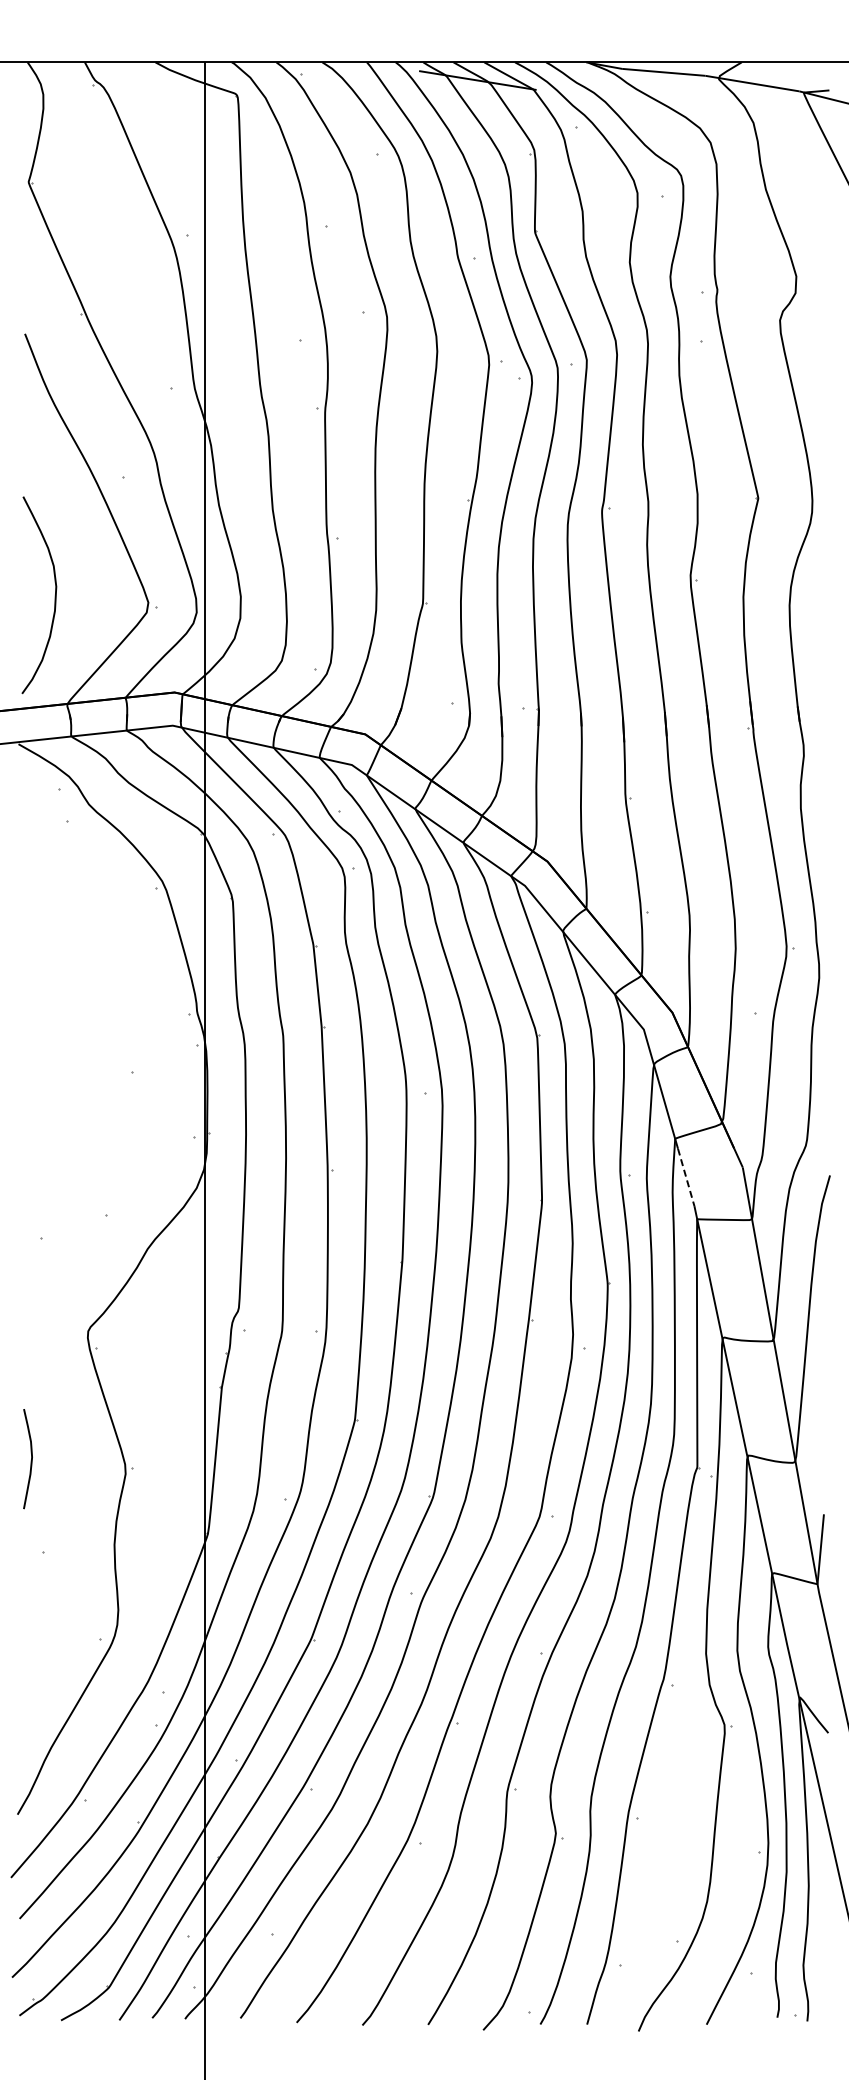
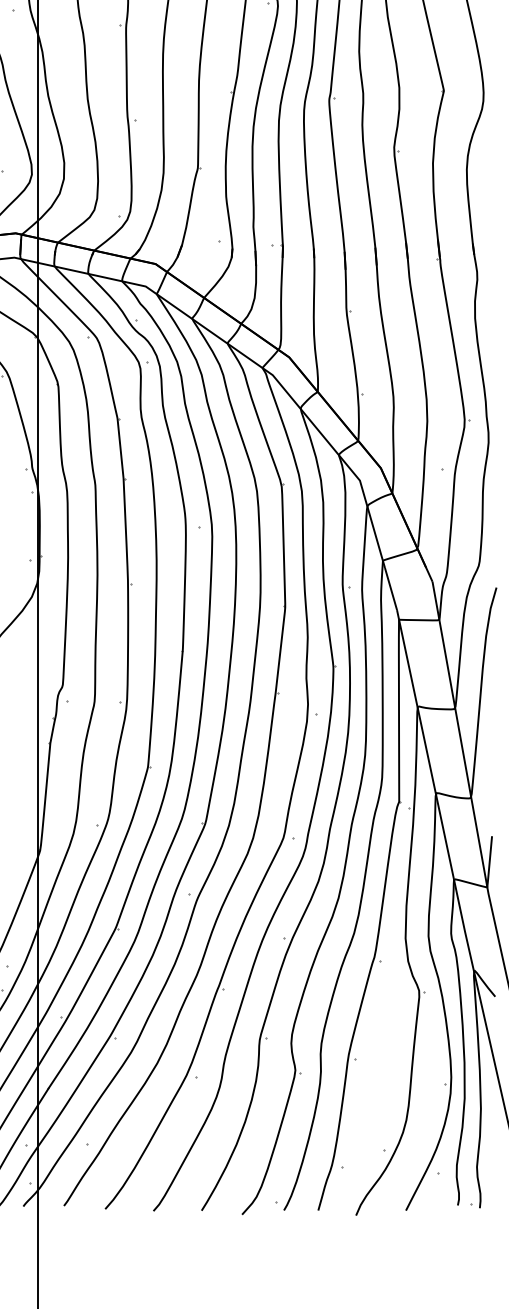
line: (686, 1177) -> (391, 589), dashed -> solid

